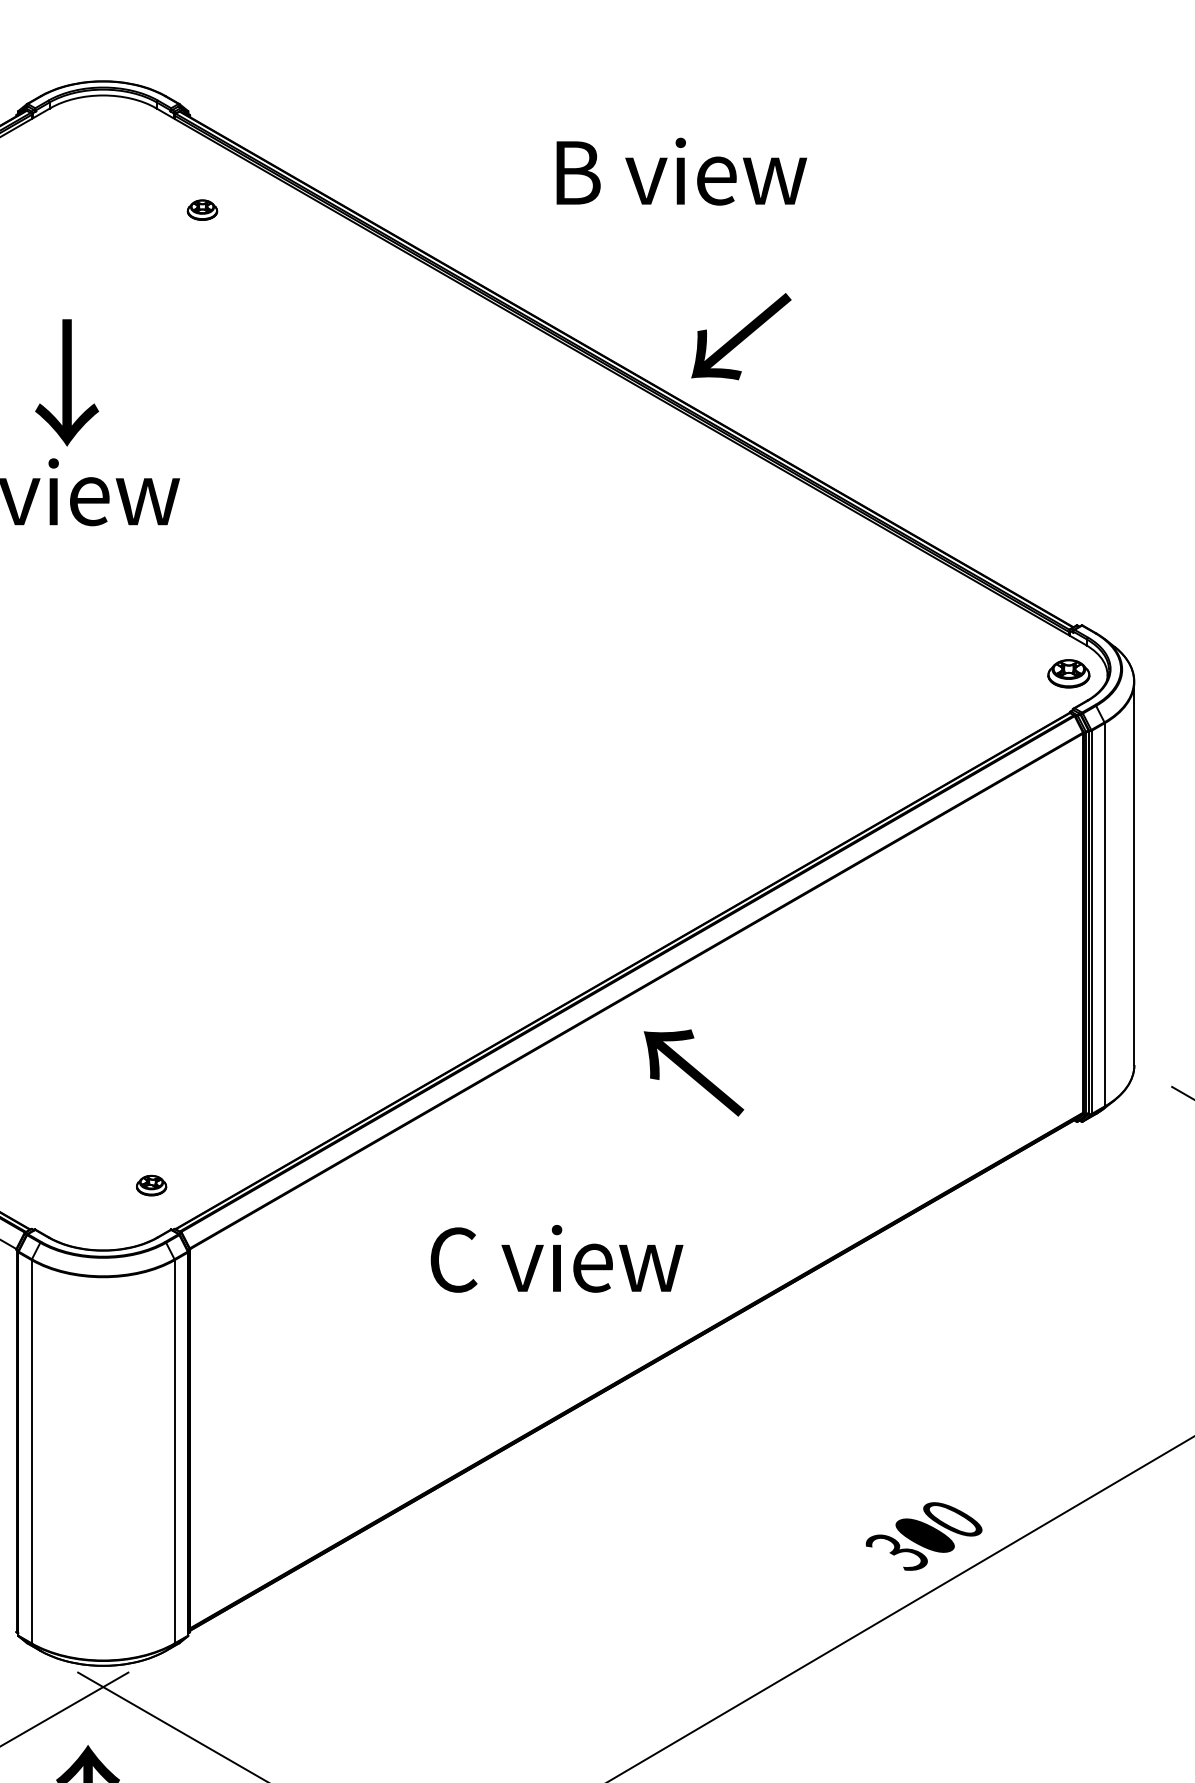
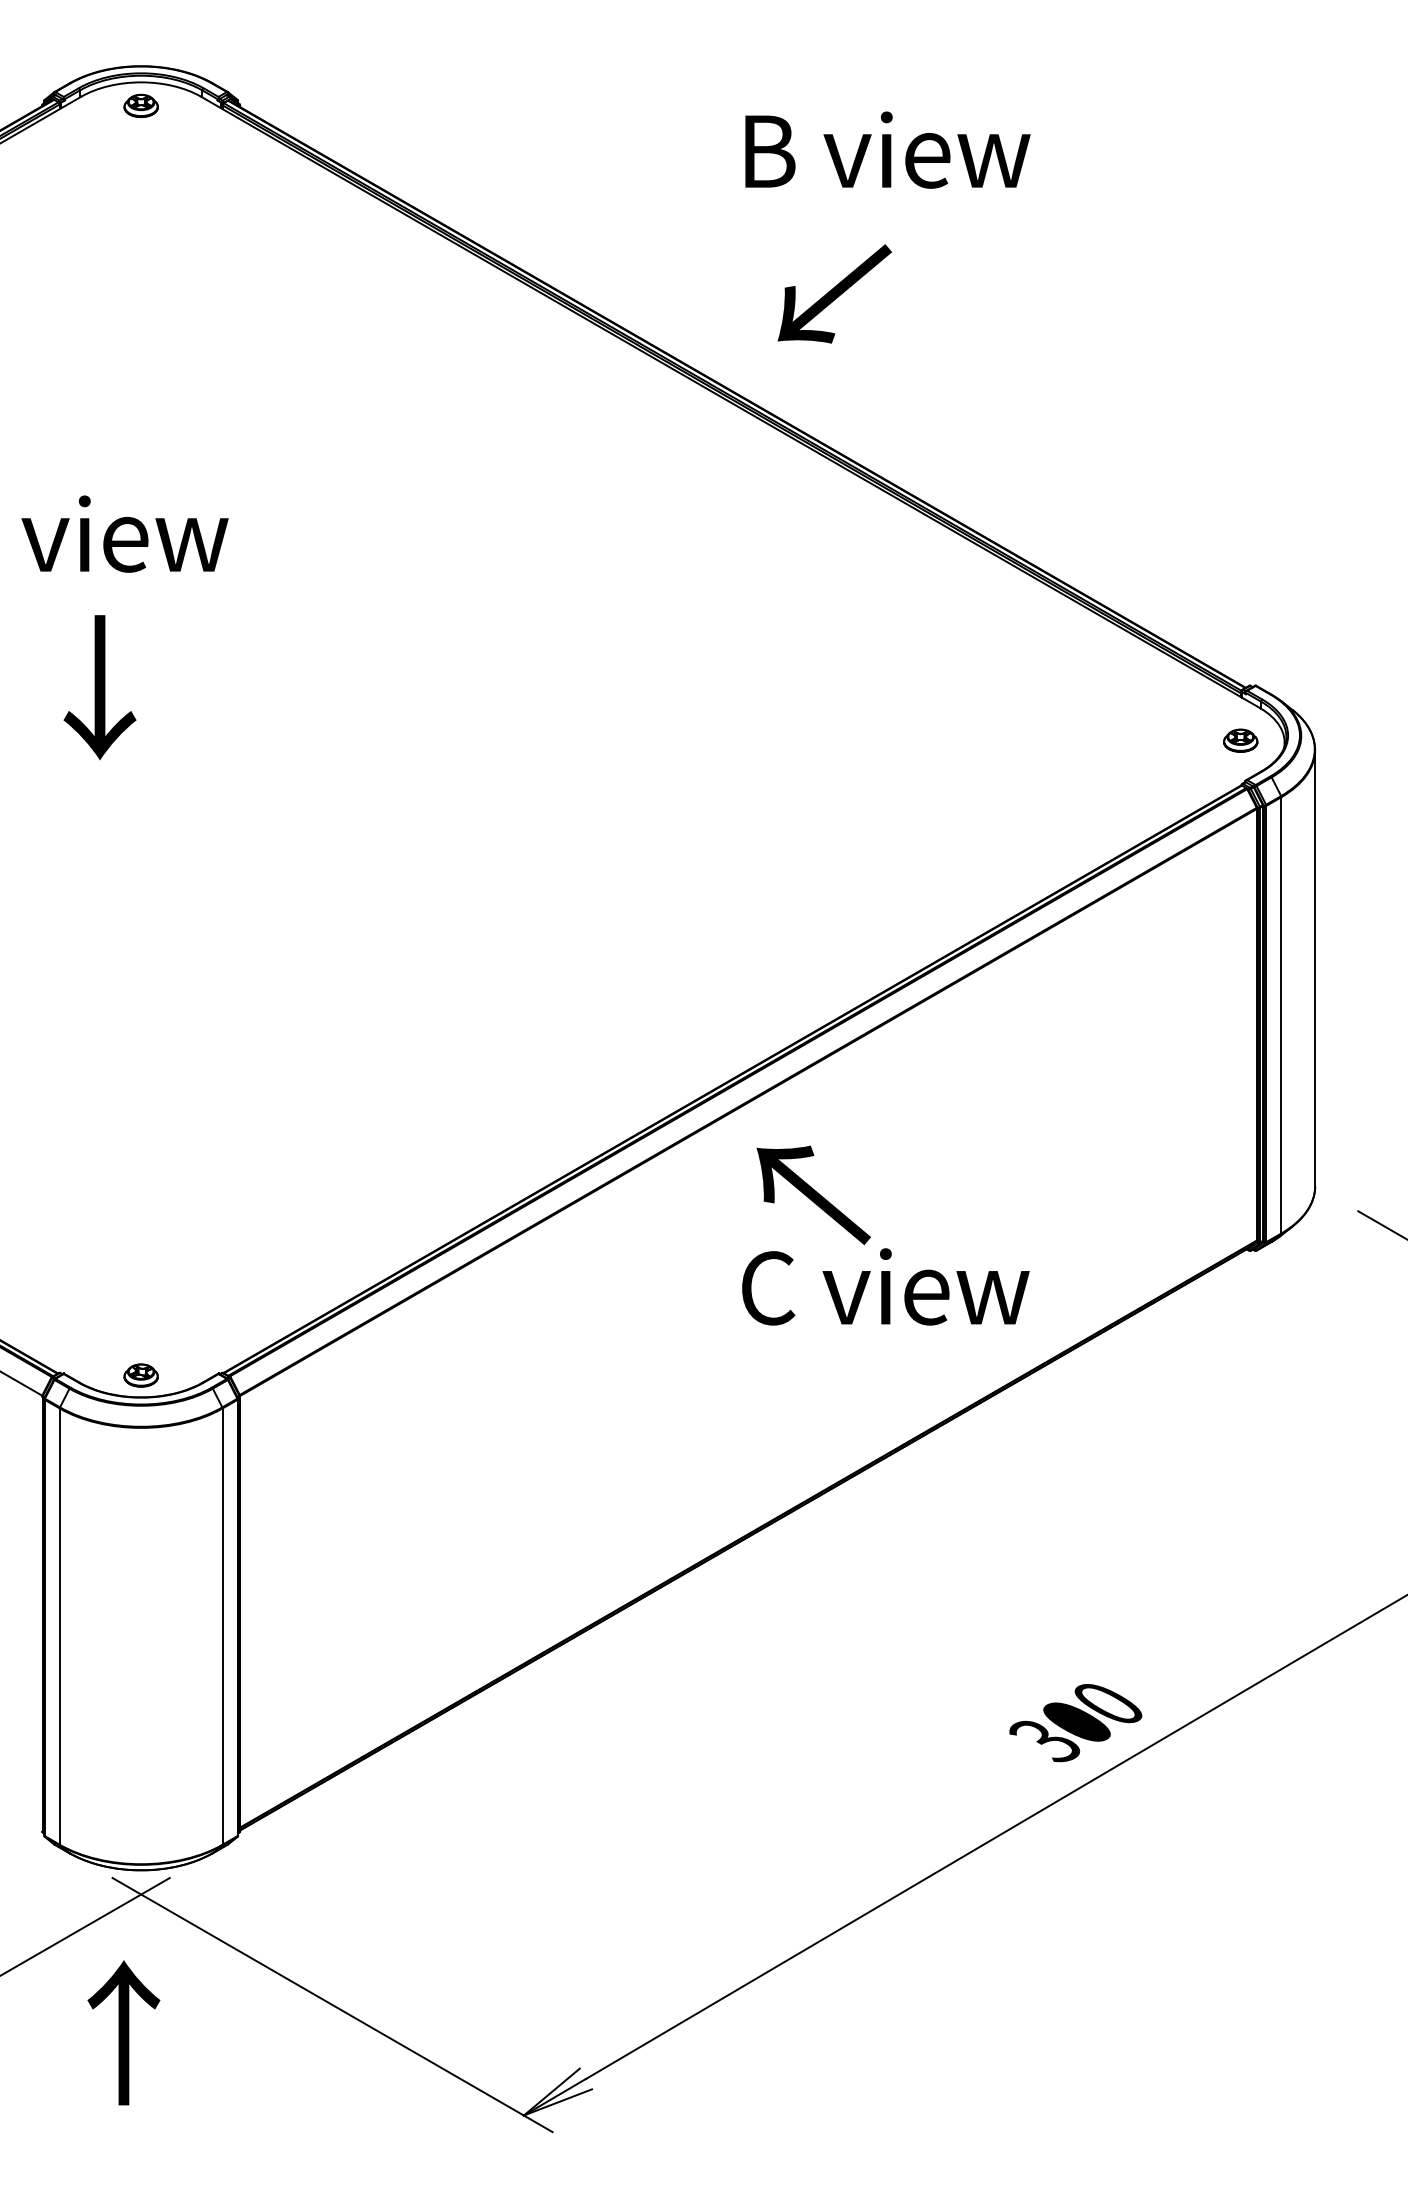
text: (681, 171) -> (887, 149), moved
part: (201, 209) -> (140, 105), moved
text: (741, 336) -> (834, 293), moved
text: (66, 382) -> (99, 687), moved
part: (1068, 673) -> (1240, 740), size x0.71
part: (150, 1185) -> (140, 1375), moved
text: (556, 1258) -> (885, 1286), moved

